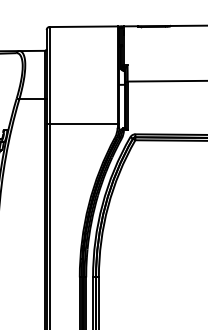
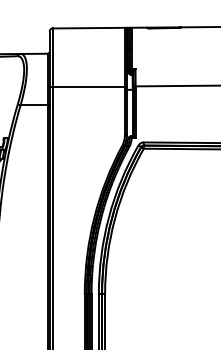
line: (82, 123) -> (87, 86), moved

